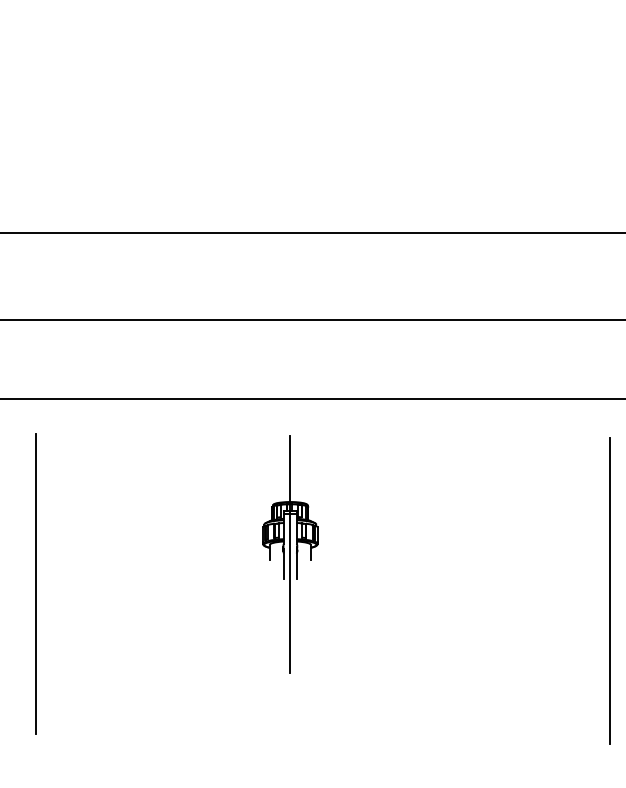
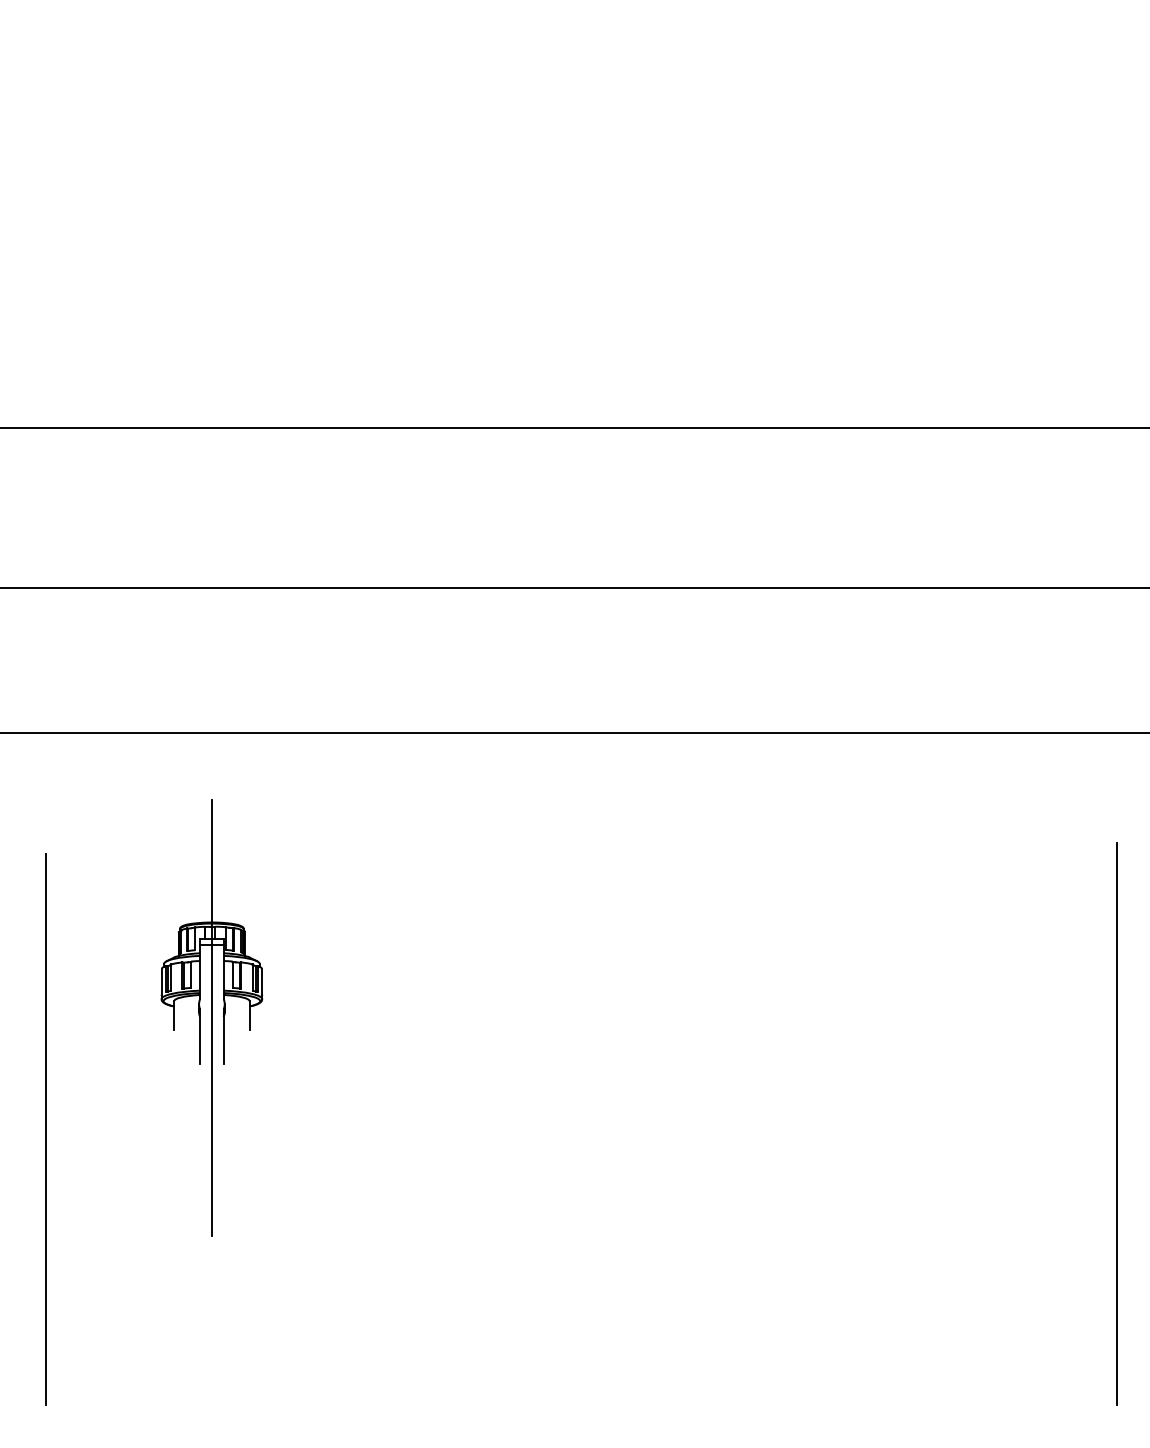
part: (290, 554) -> (212, 1018), moved
line: (35, 583) -> (44, 1129), moved
line: (609, 590) -> (1116, 1123), moved

